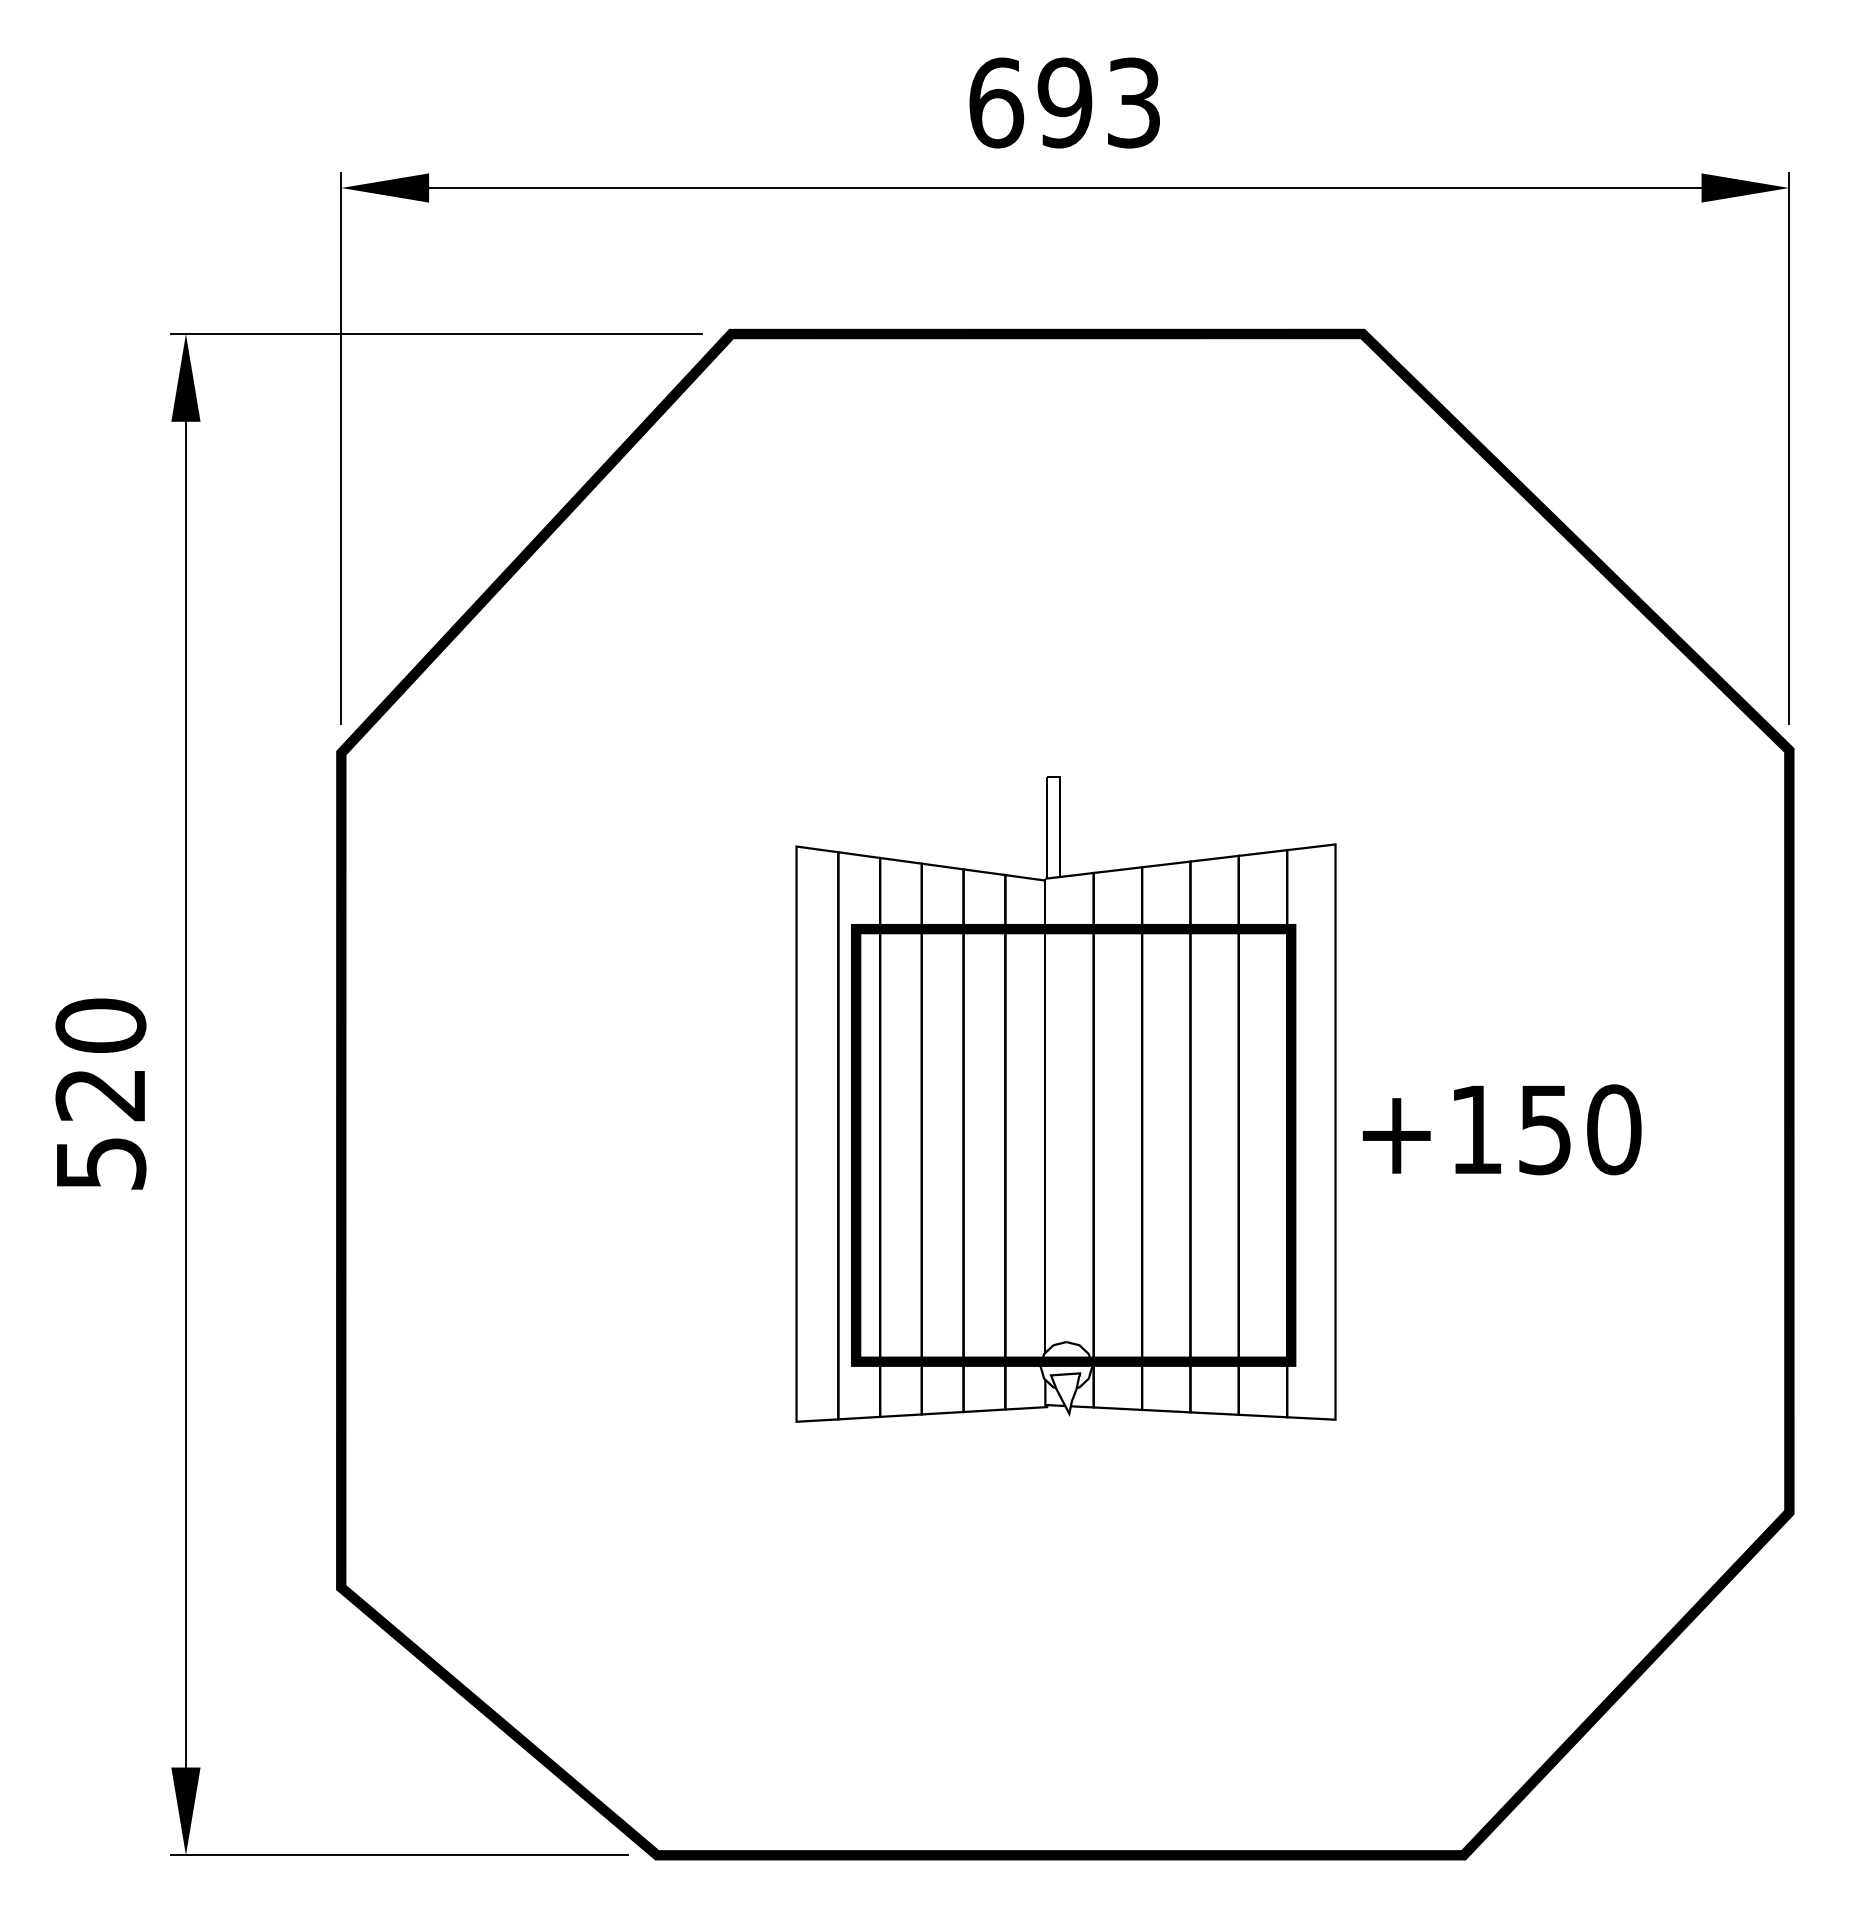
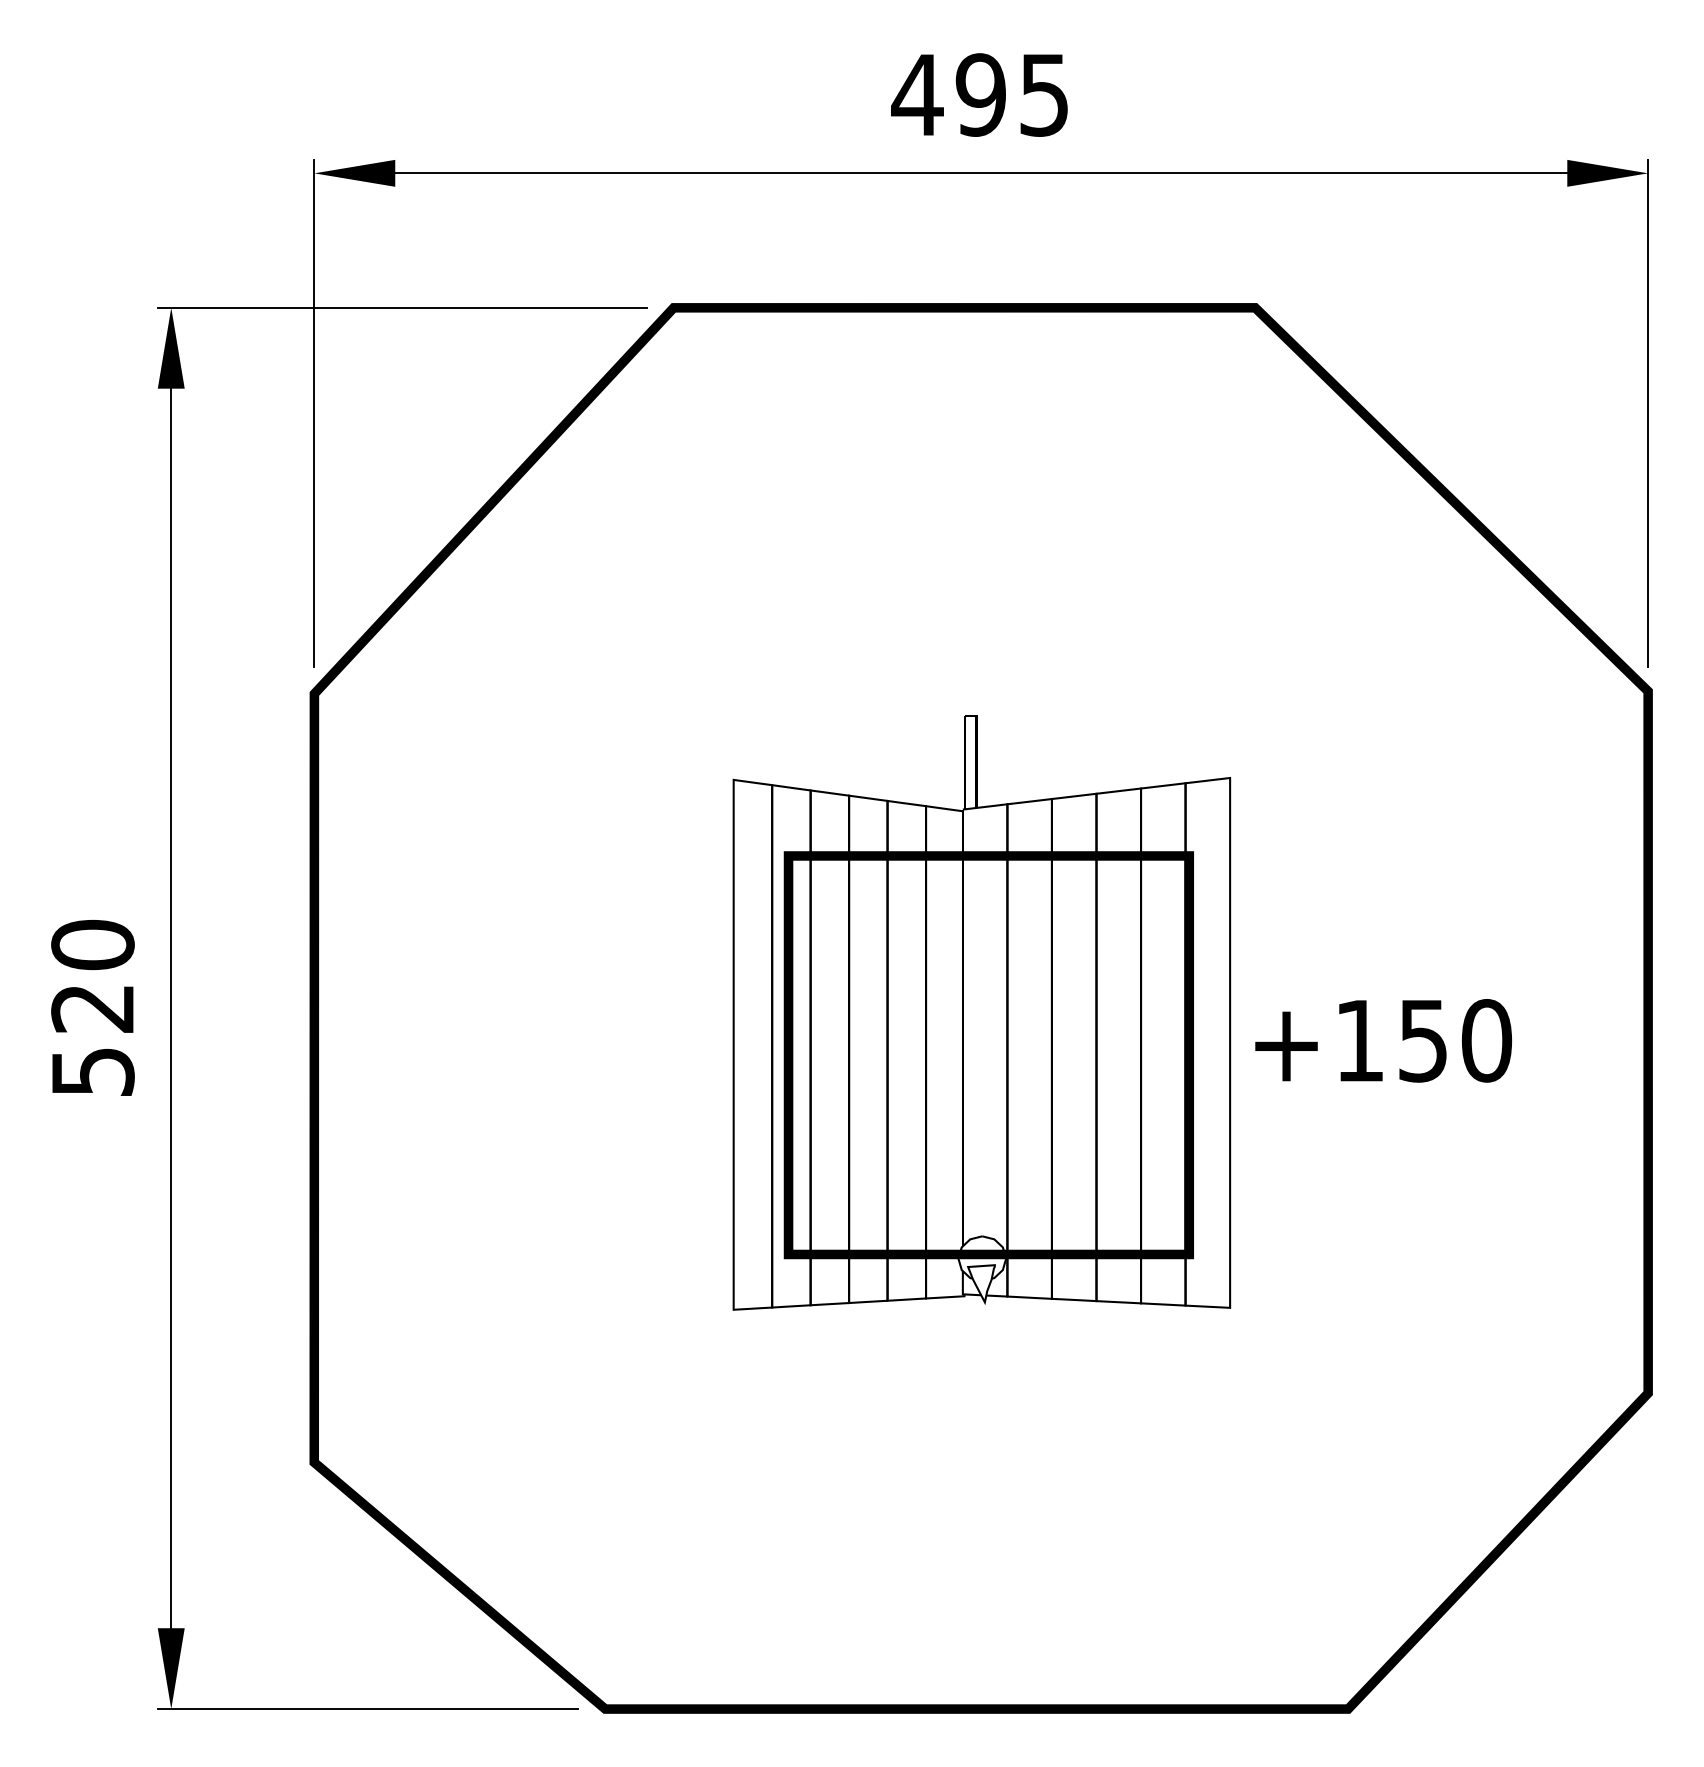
text: (1063, 102) -> (979, 94), 693 -> 495

